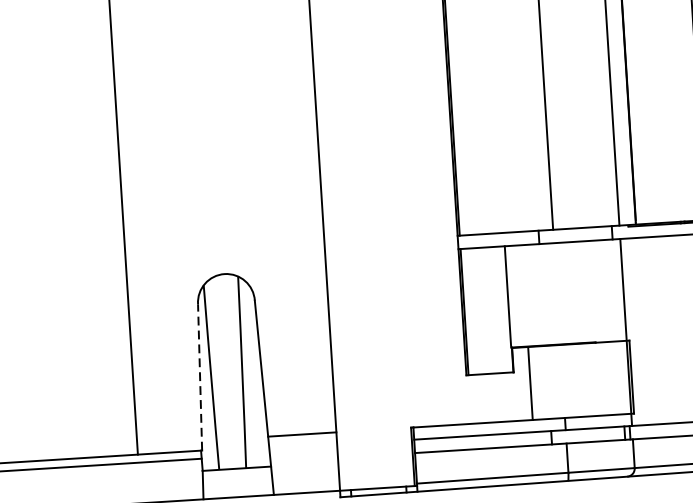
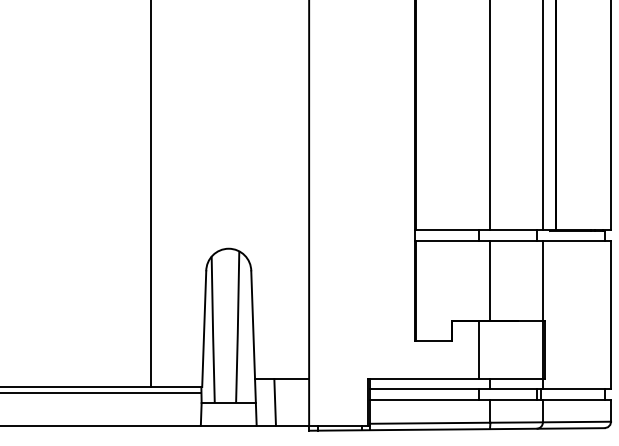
line: (508, 296) -> (490, 280), moved
line: (200, 377) -> (204, 329), dashed -> solid
line: (530, 383) -> (478, 350), moved
line: (294, 464) -> (274, 402), added

